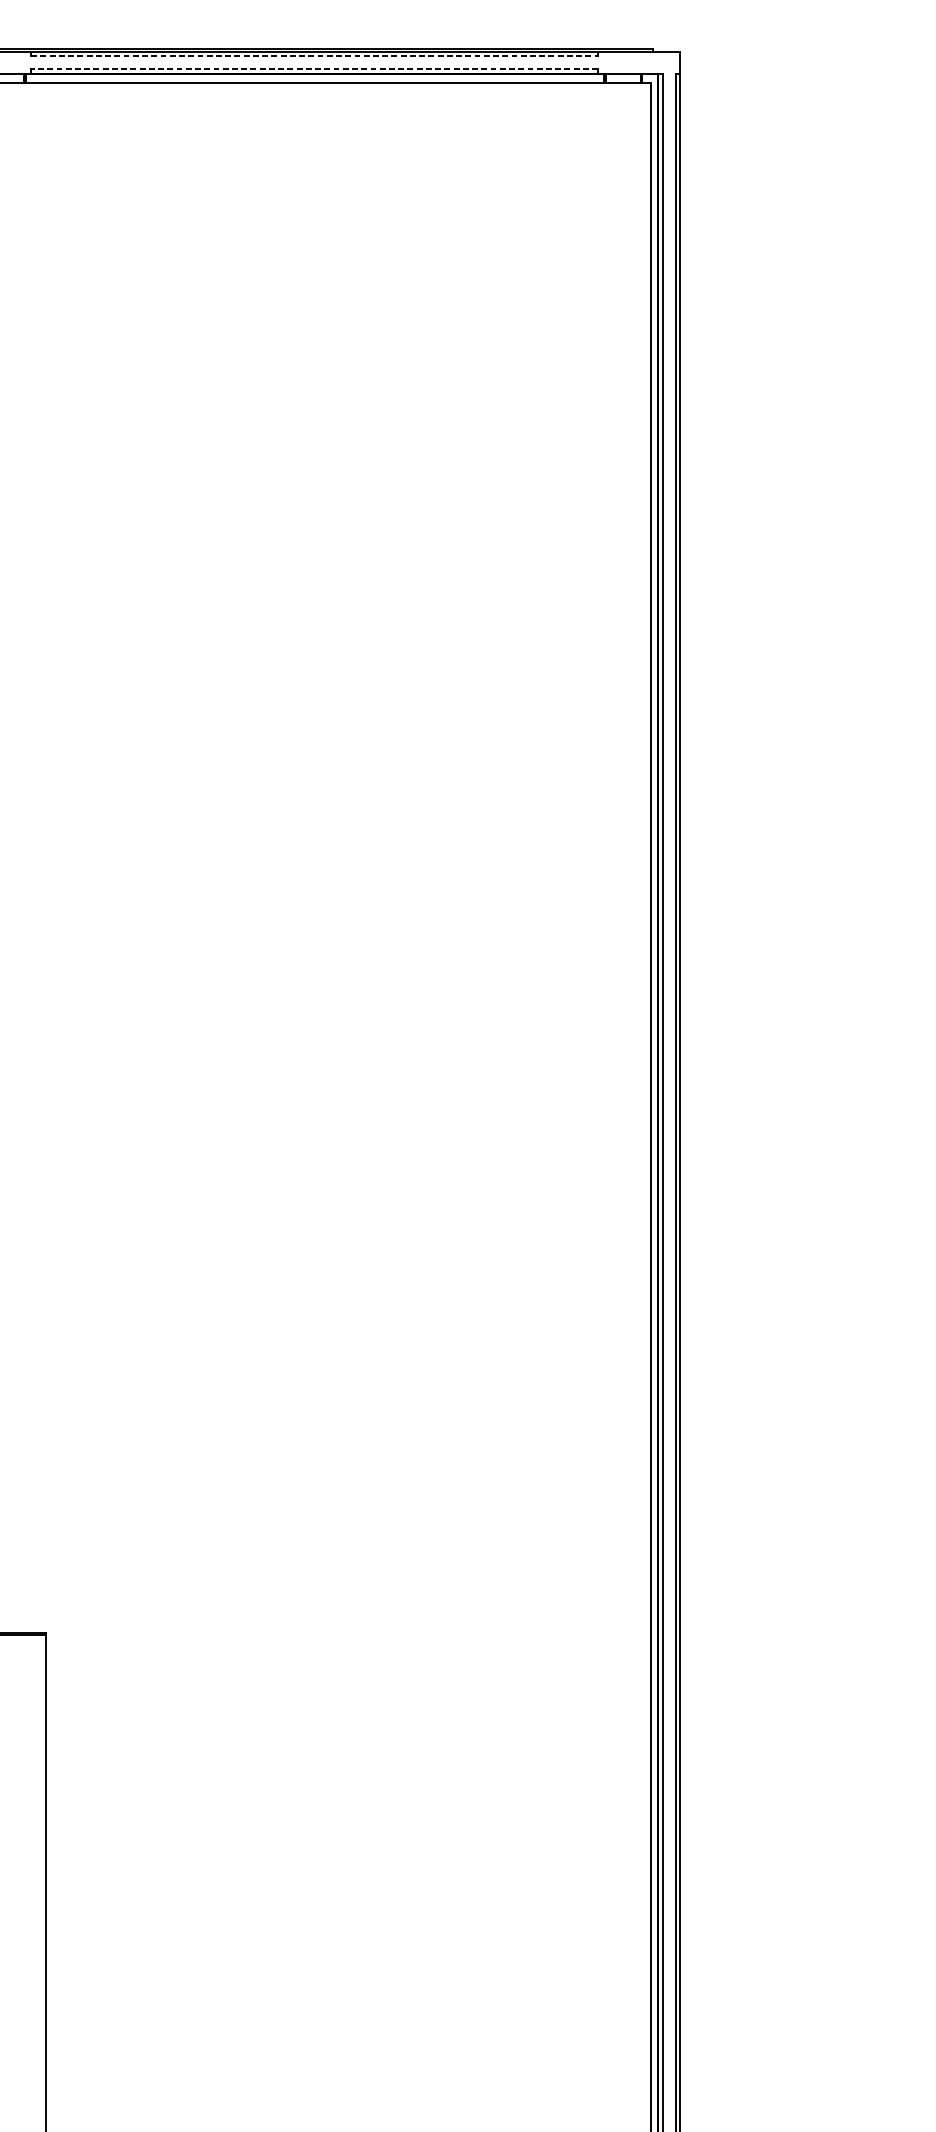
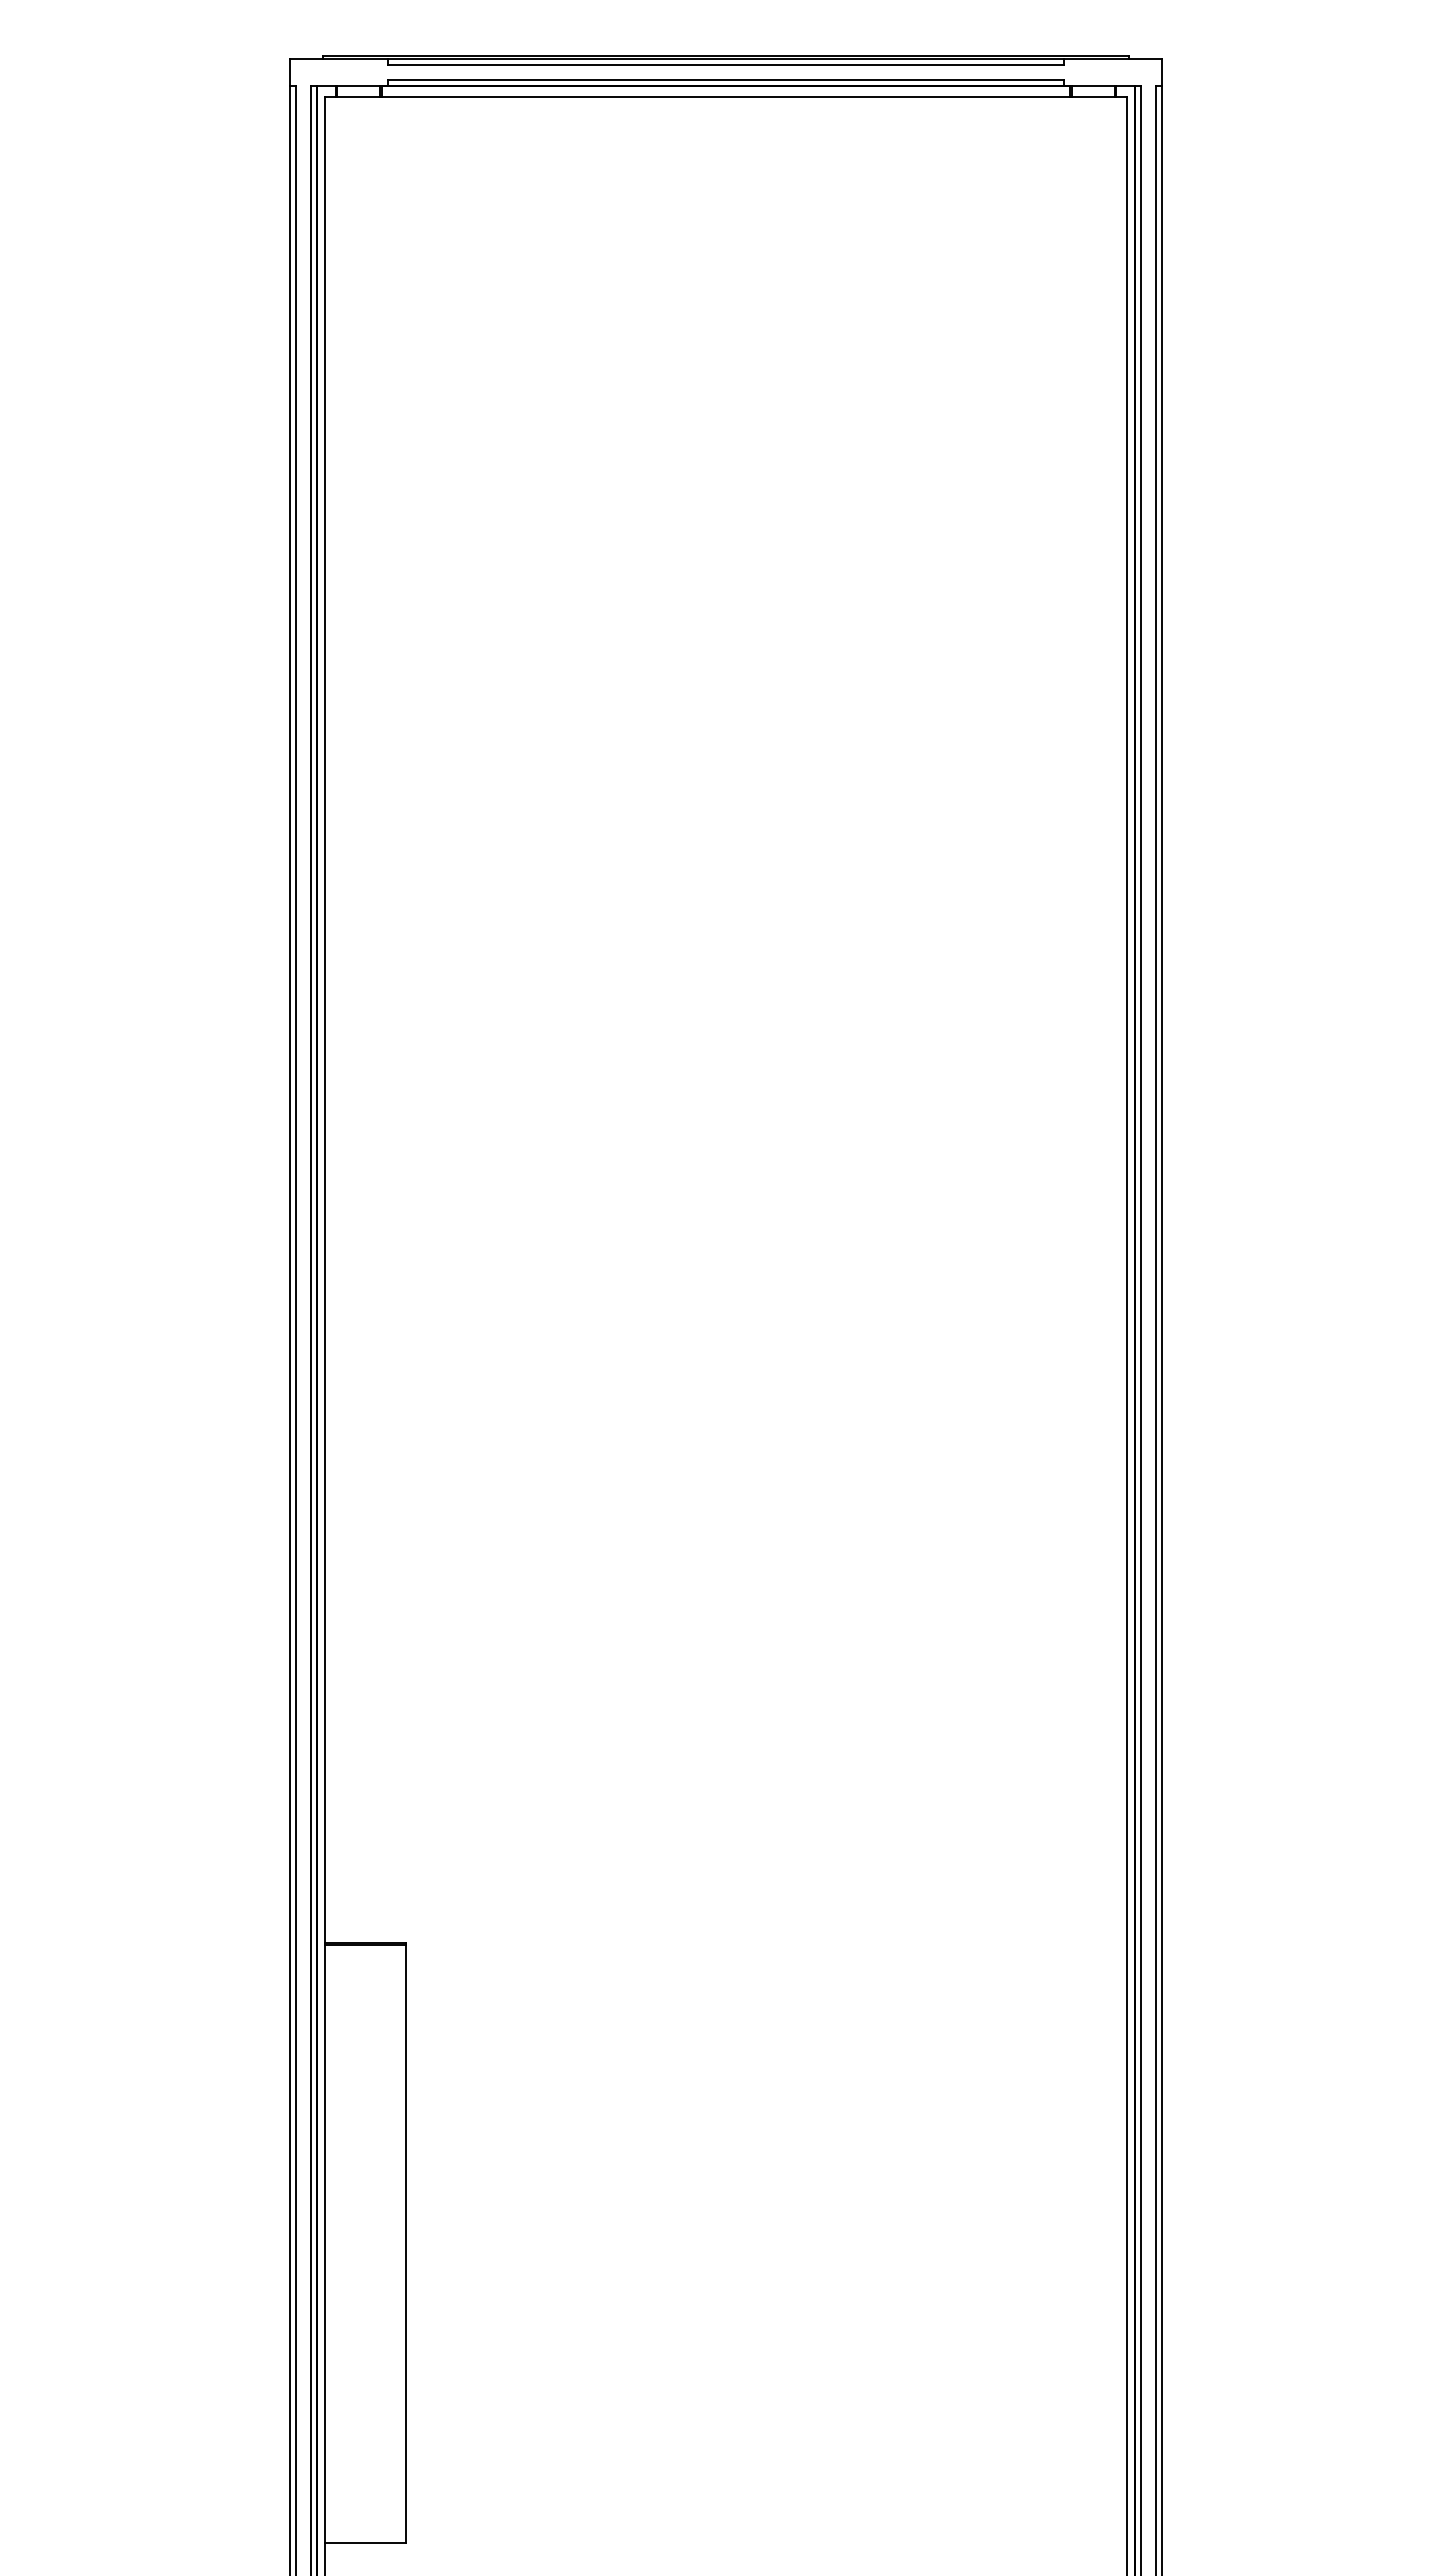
line: (314, 56) -> (725, 64), dashed -> solid
line: (314, 69) -> (725, 80), dashed -> solid

